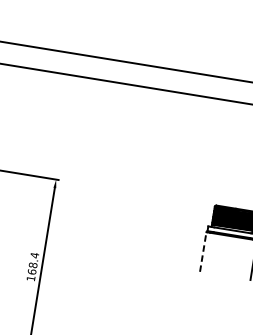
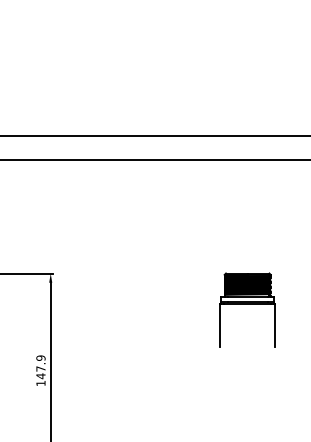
line: (203, 252) -> (220, 325), dashed -> solid
text: (32, 263) -> (40, 367), 168.4 -> 147.9

